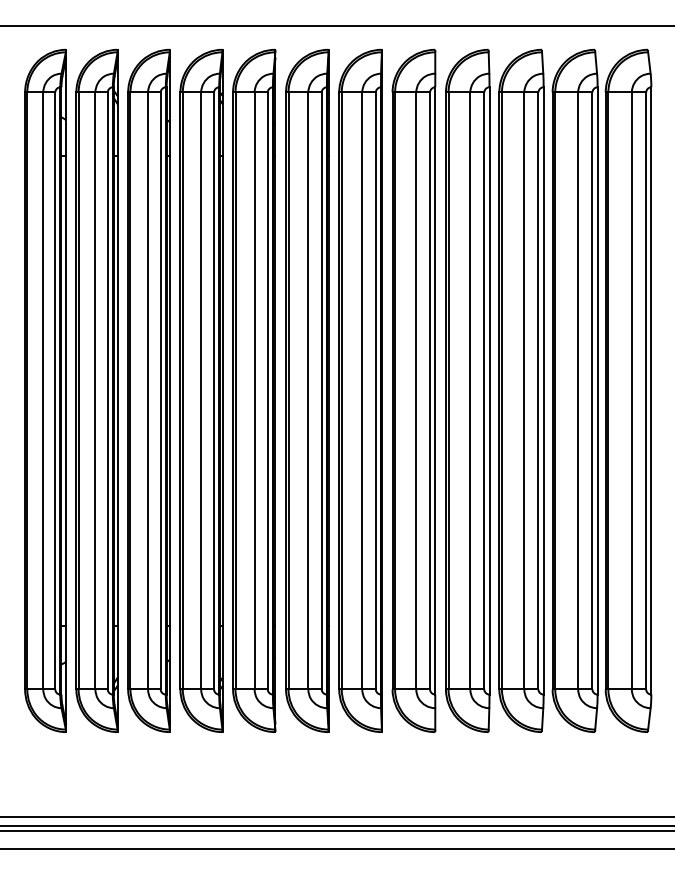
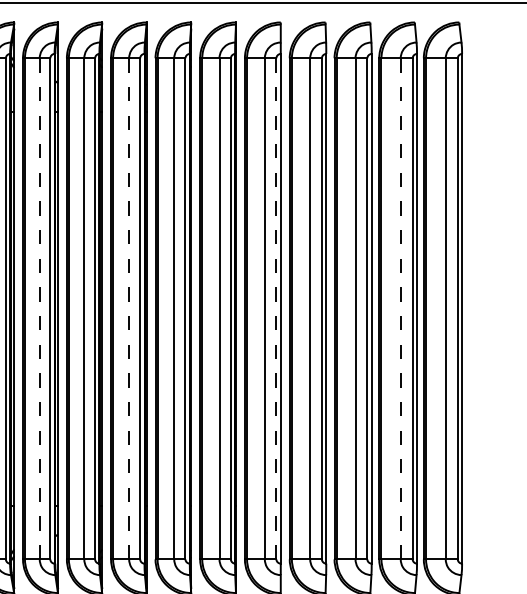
line: (148, 390) -> (40, 308), solid -> dashed
line: (254, 390) -> (129, 308), solid -> dashed
line: (430, 390) -> (276, 308), solid -> dashed
line: (578, 390) -> (400, 308), solid -> dashed

